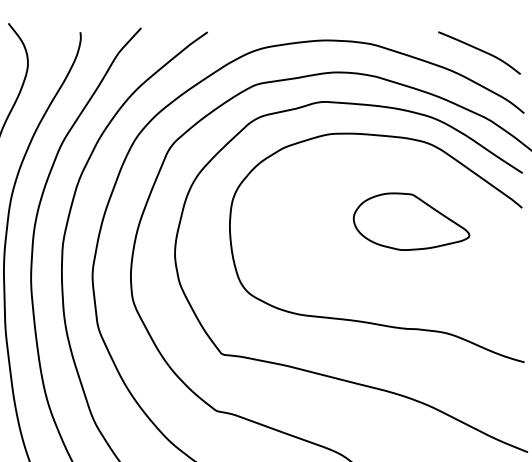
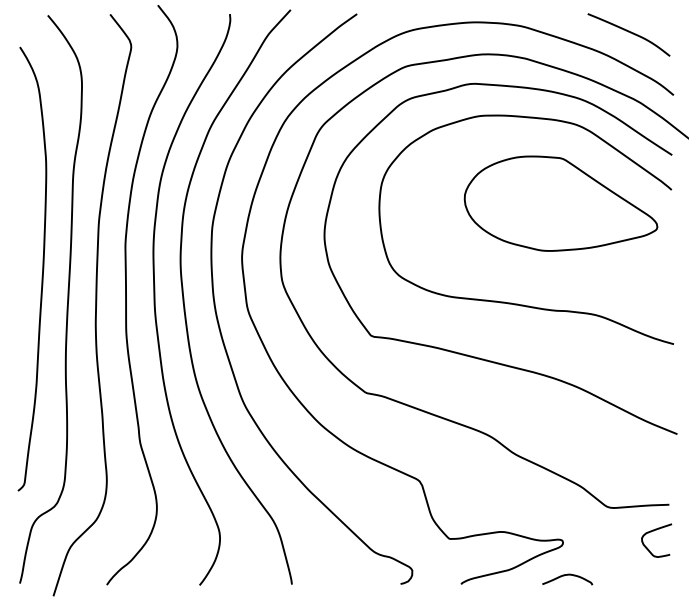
part: (411, 221) -> (560, 203), size x1.67

